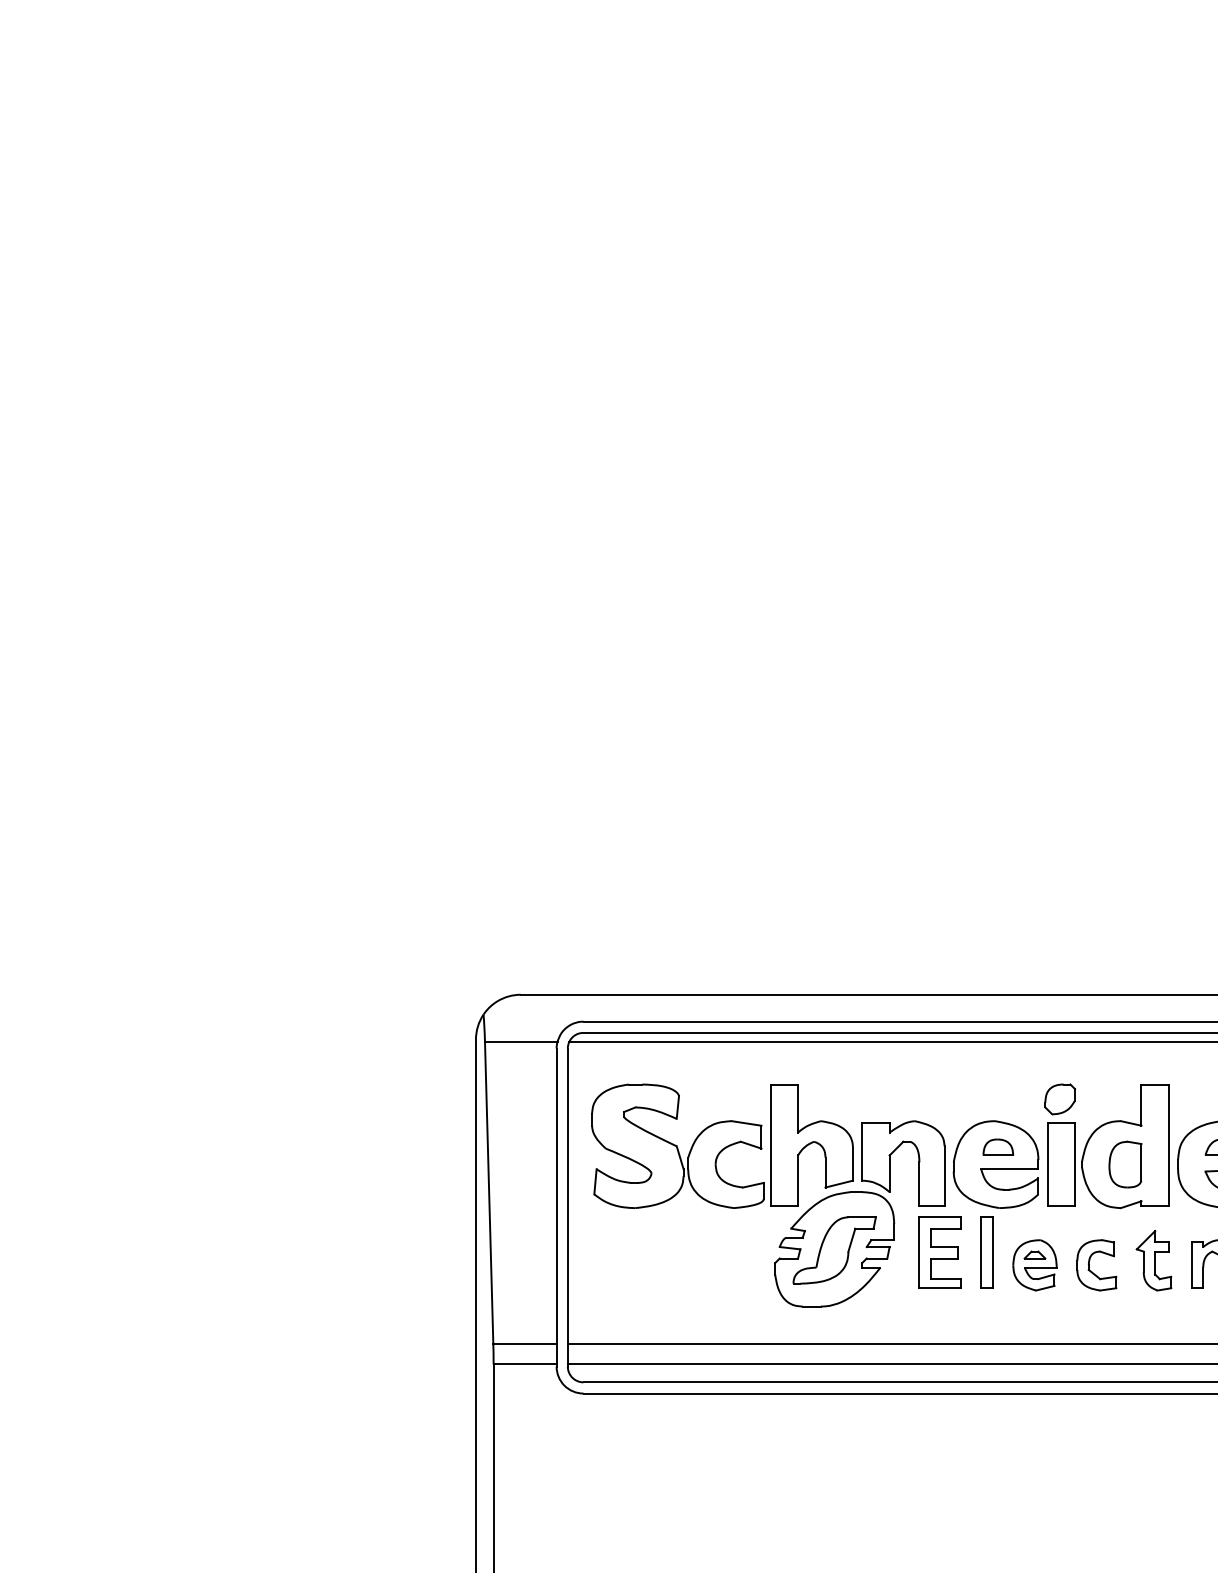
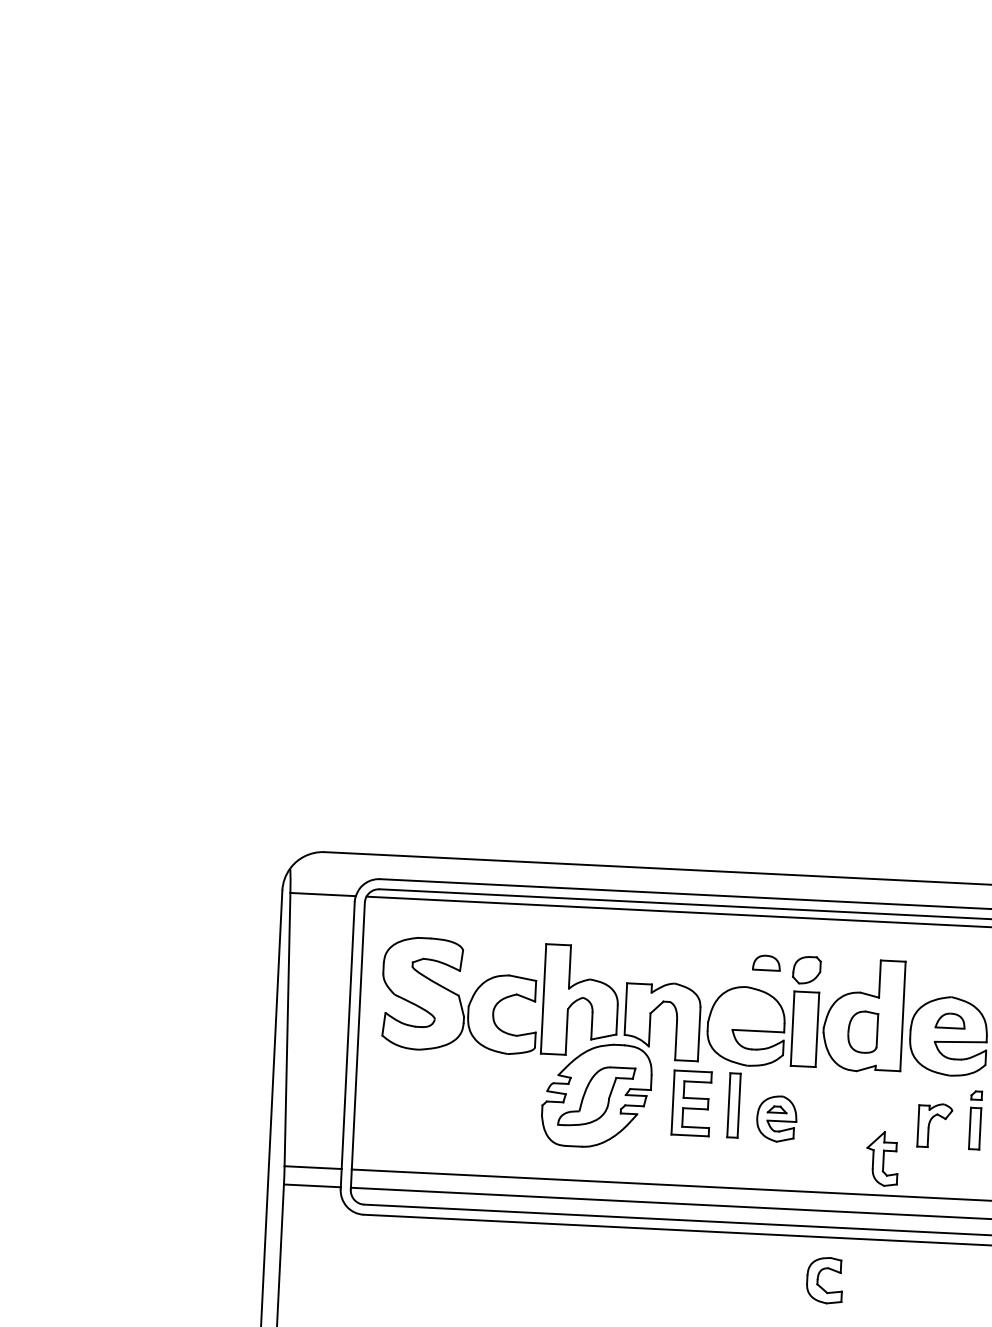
part: (998, 1146) -> (766, 962), moved
part: (1153, 1260) -> (882, 1158), moved
part: (1089, 1265) -> (818, 1280), moved

